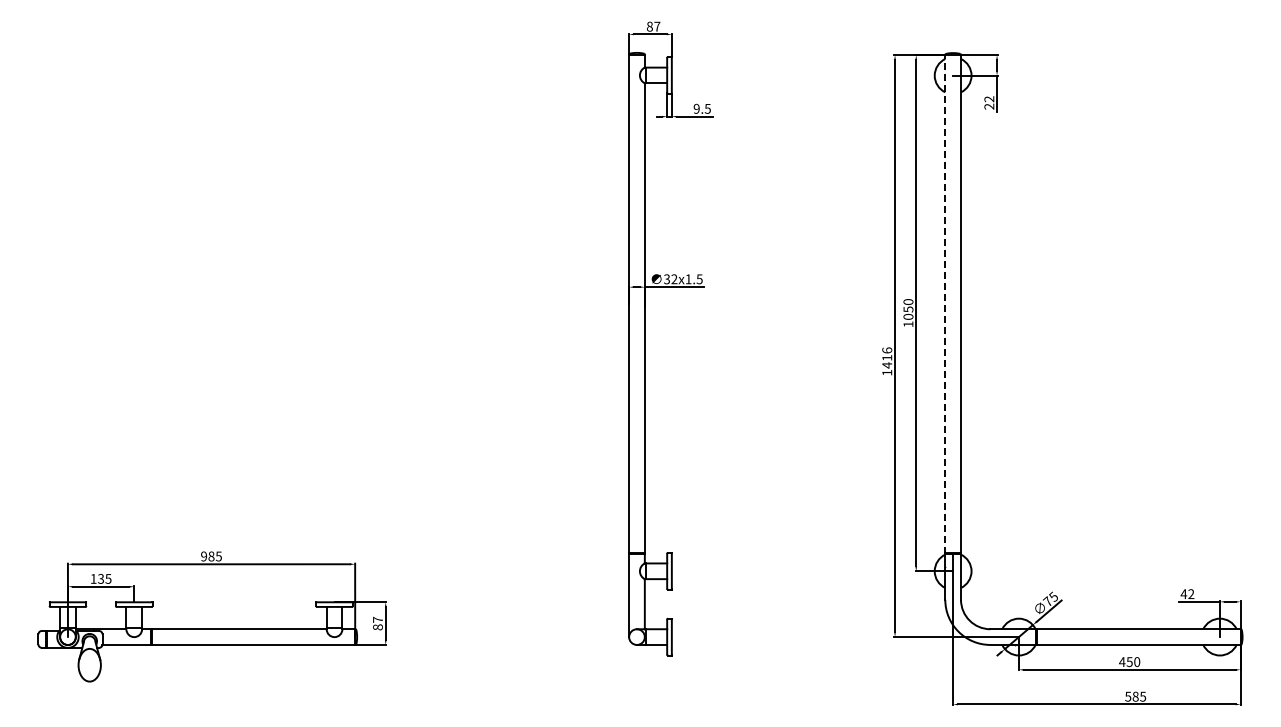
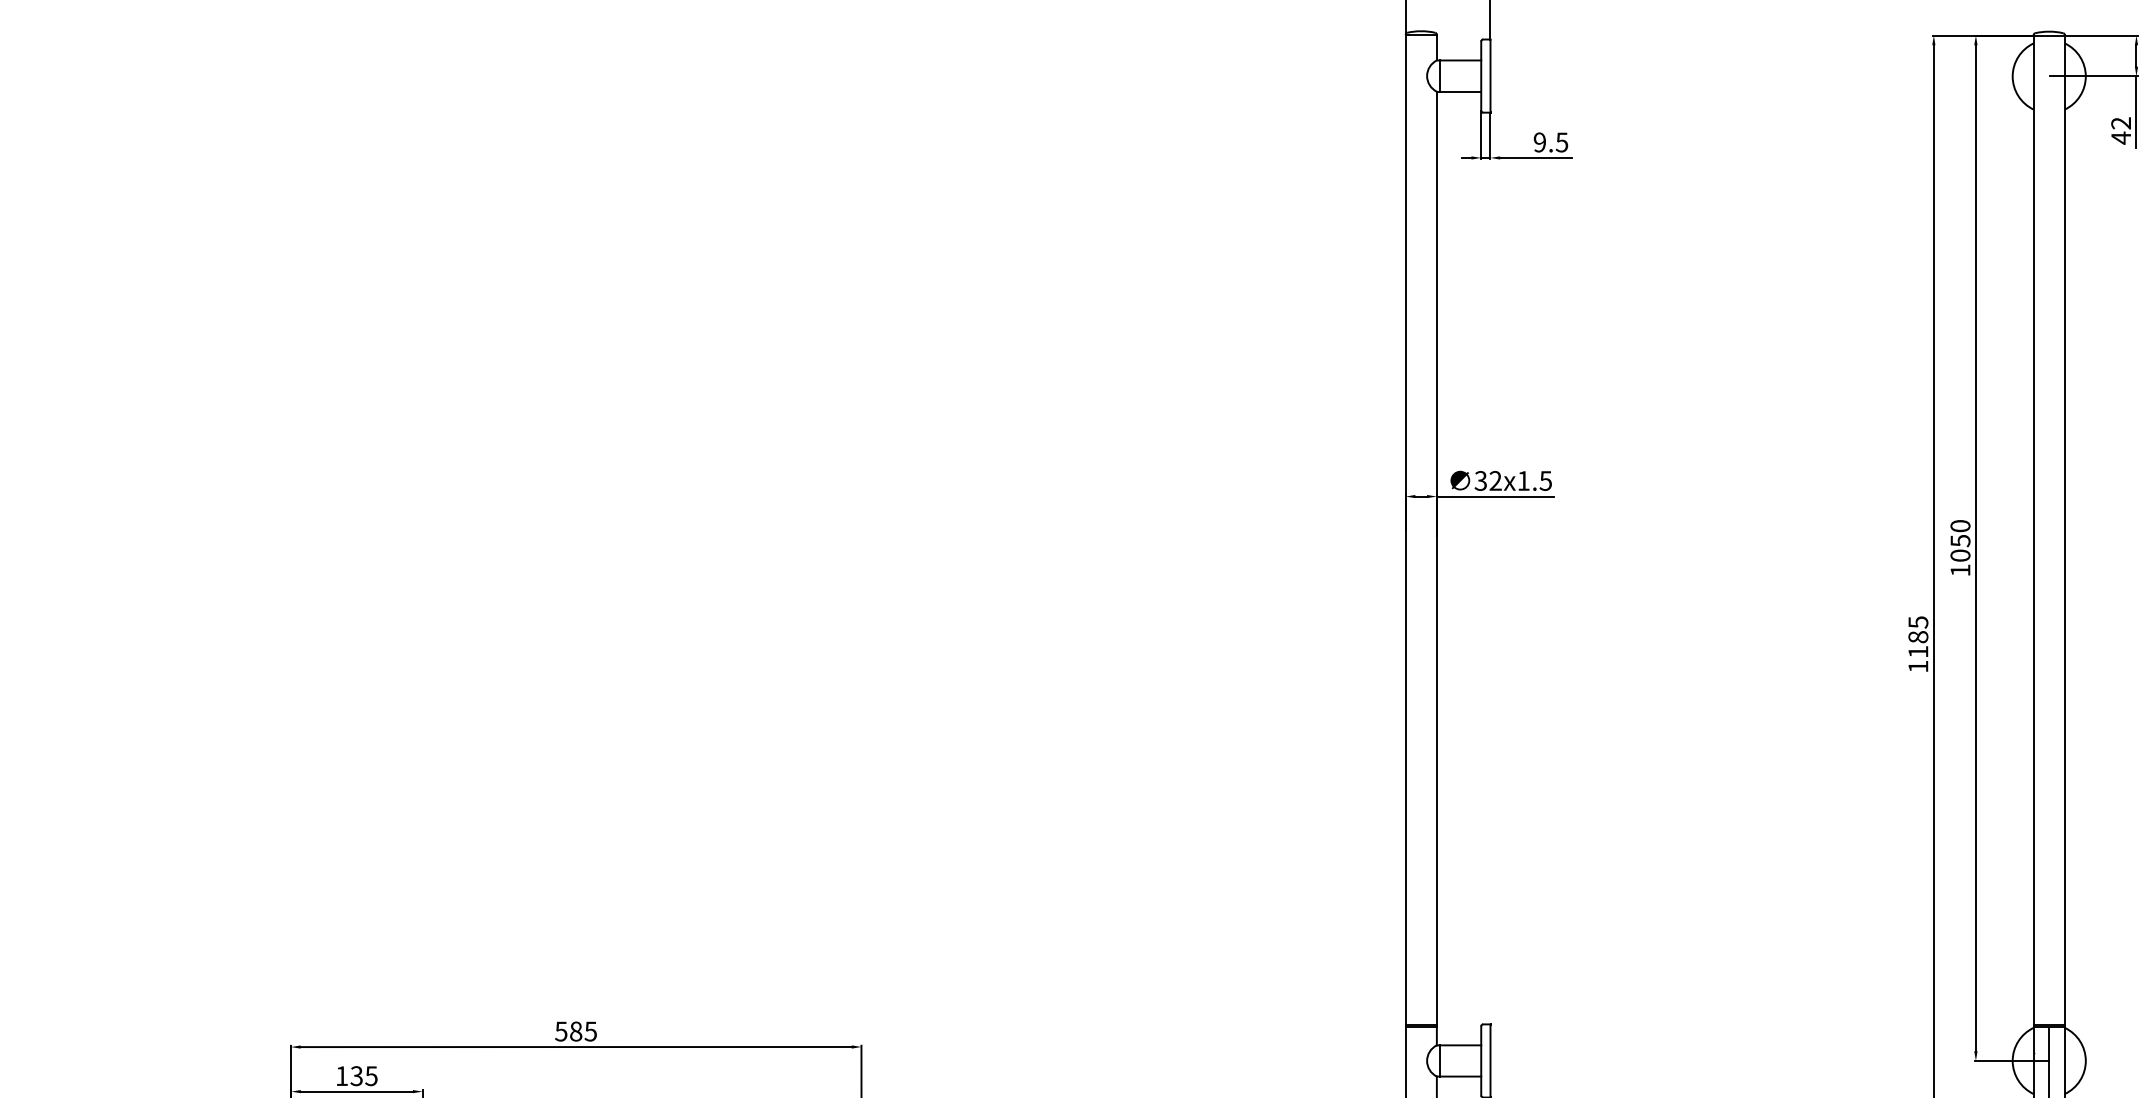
text: (989, 106) -> (2121, 137), 22 -> 42
line: (945, 304) -> (2034, 531), dashed -> solid
text: (887, 357) -> (1918, 636), 1416 -> 1185
text: (204, 556) -> (562, 1031), 985 -> 585

